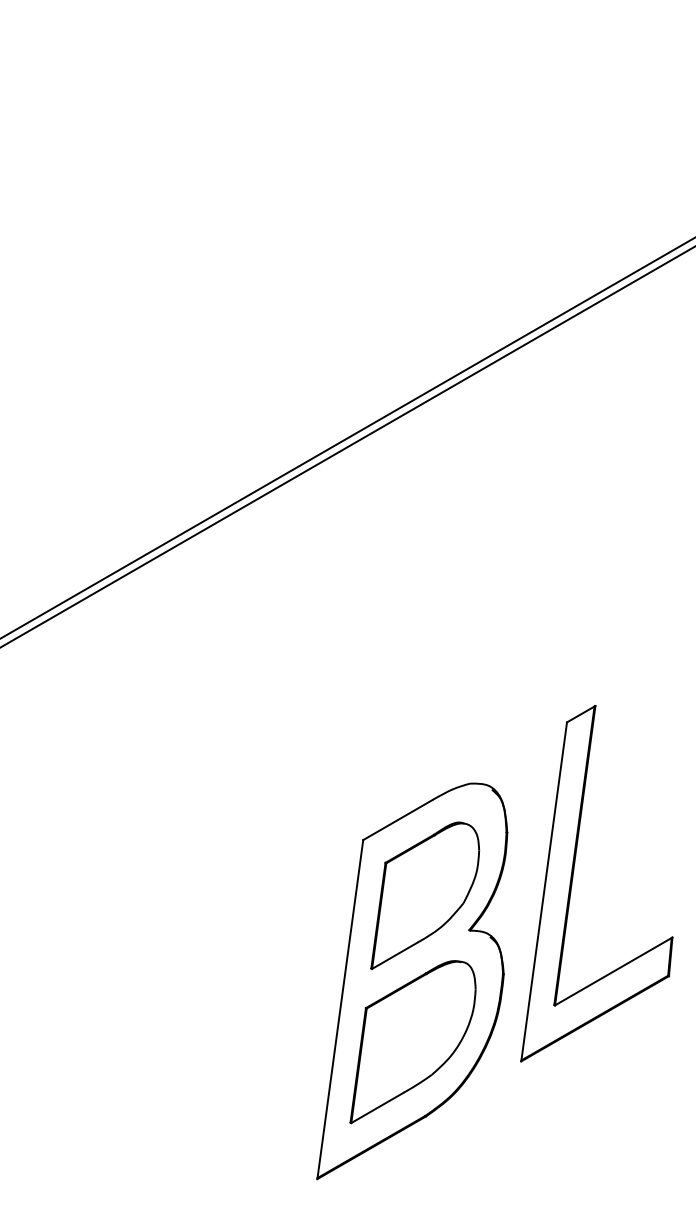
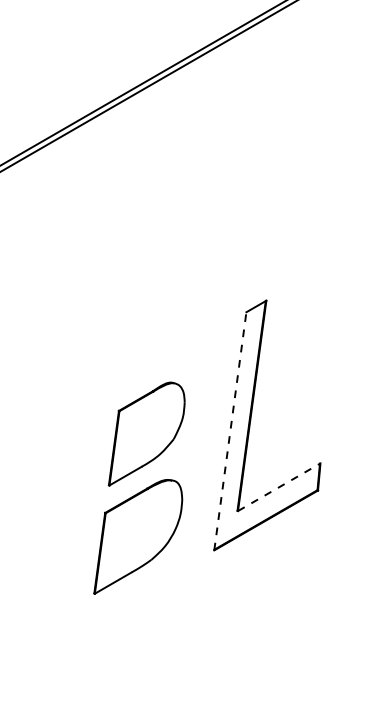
line: (544, 891) -> (230, 431), solid -> dashed
line: (613, 971) -> (279, 487), solid -> dashed
part: (412, 981) -> (137, 494), removed

